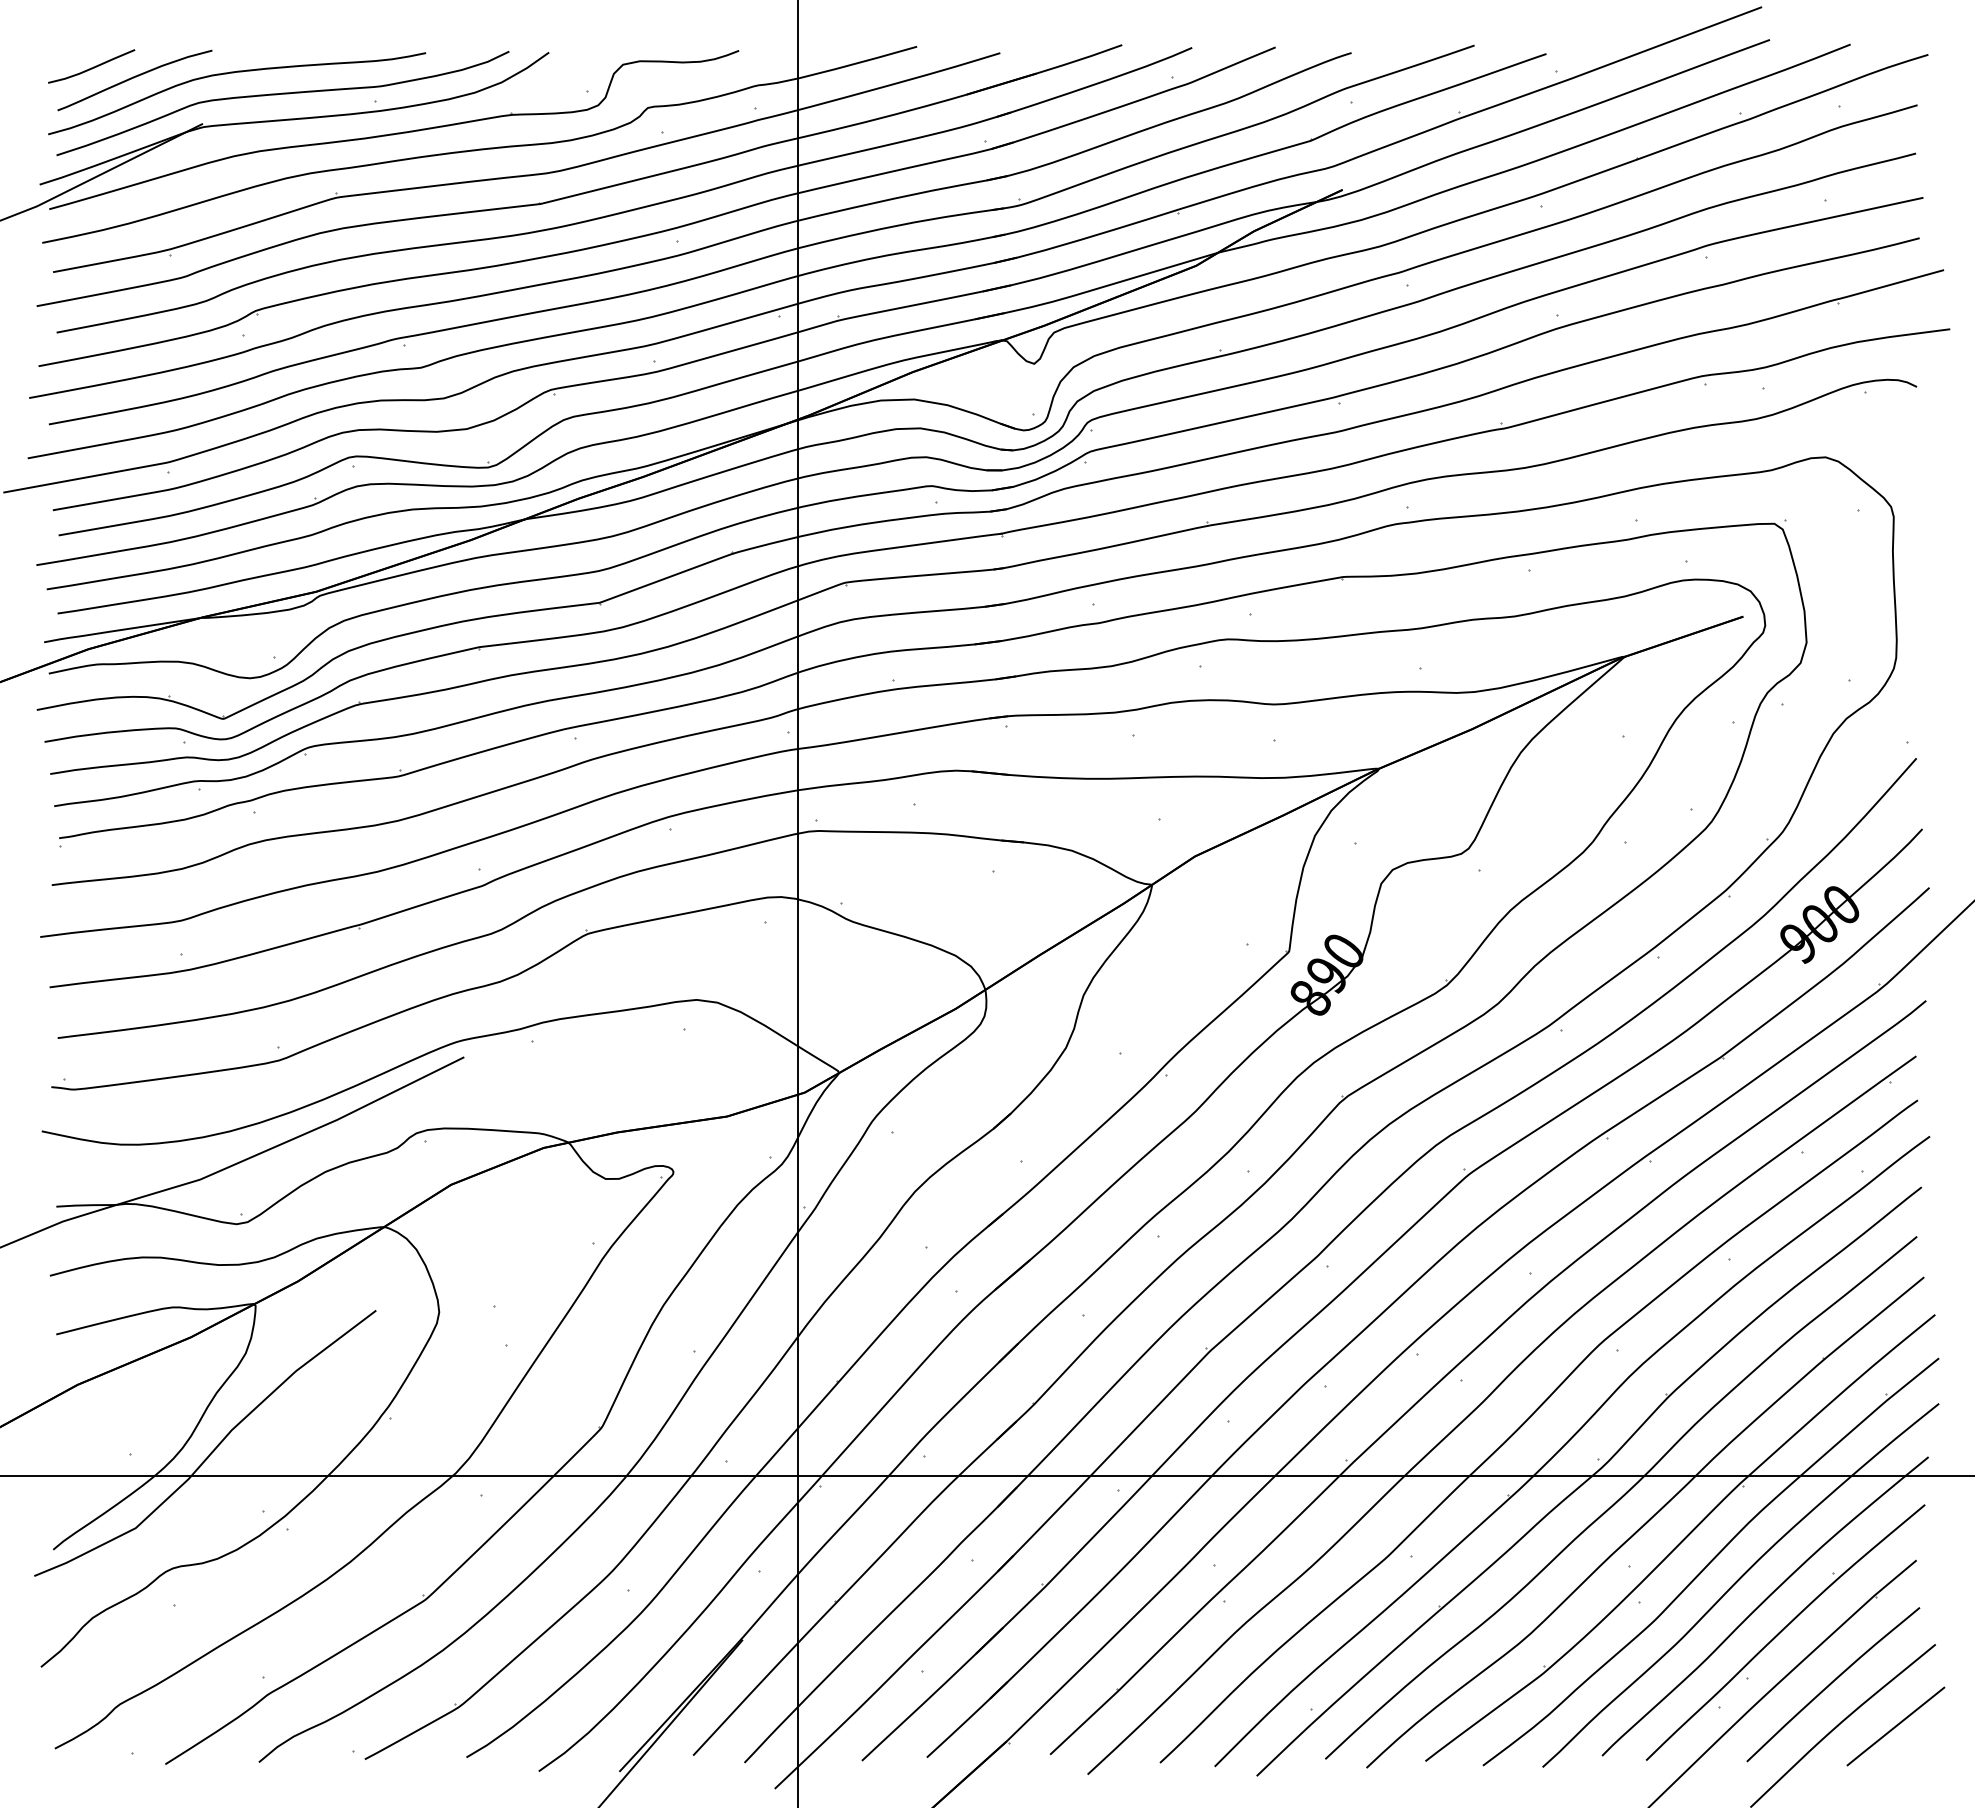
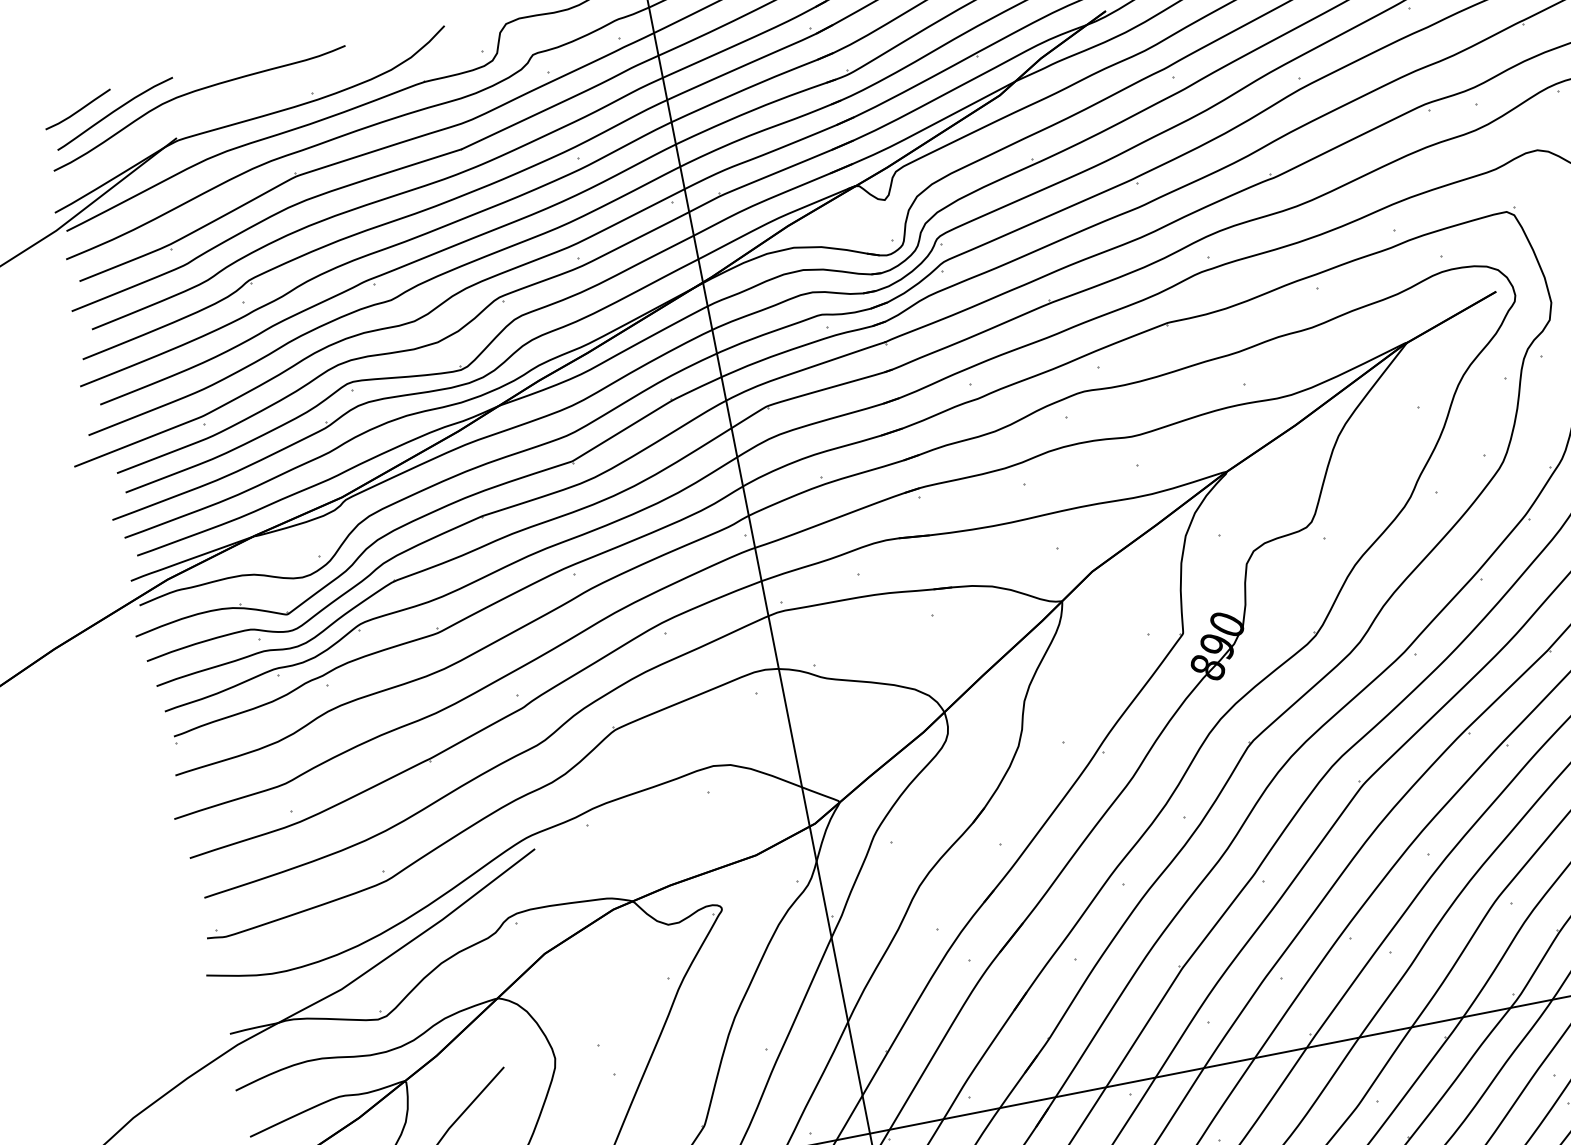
curve: (282, 94) -> (236, 101), removed

